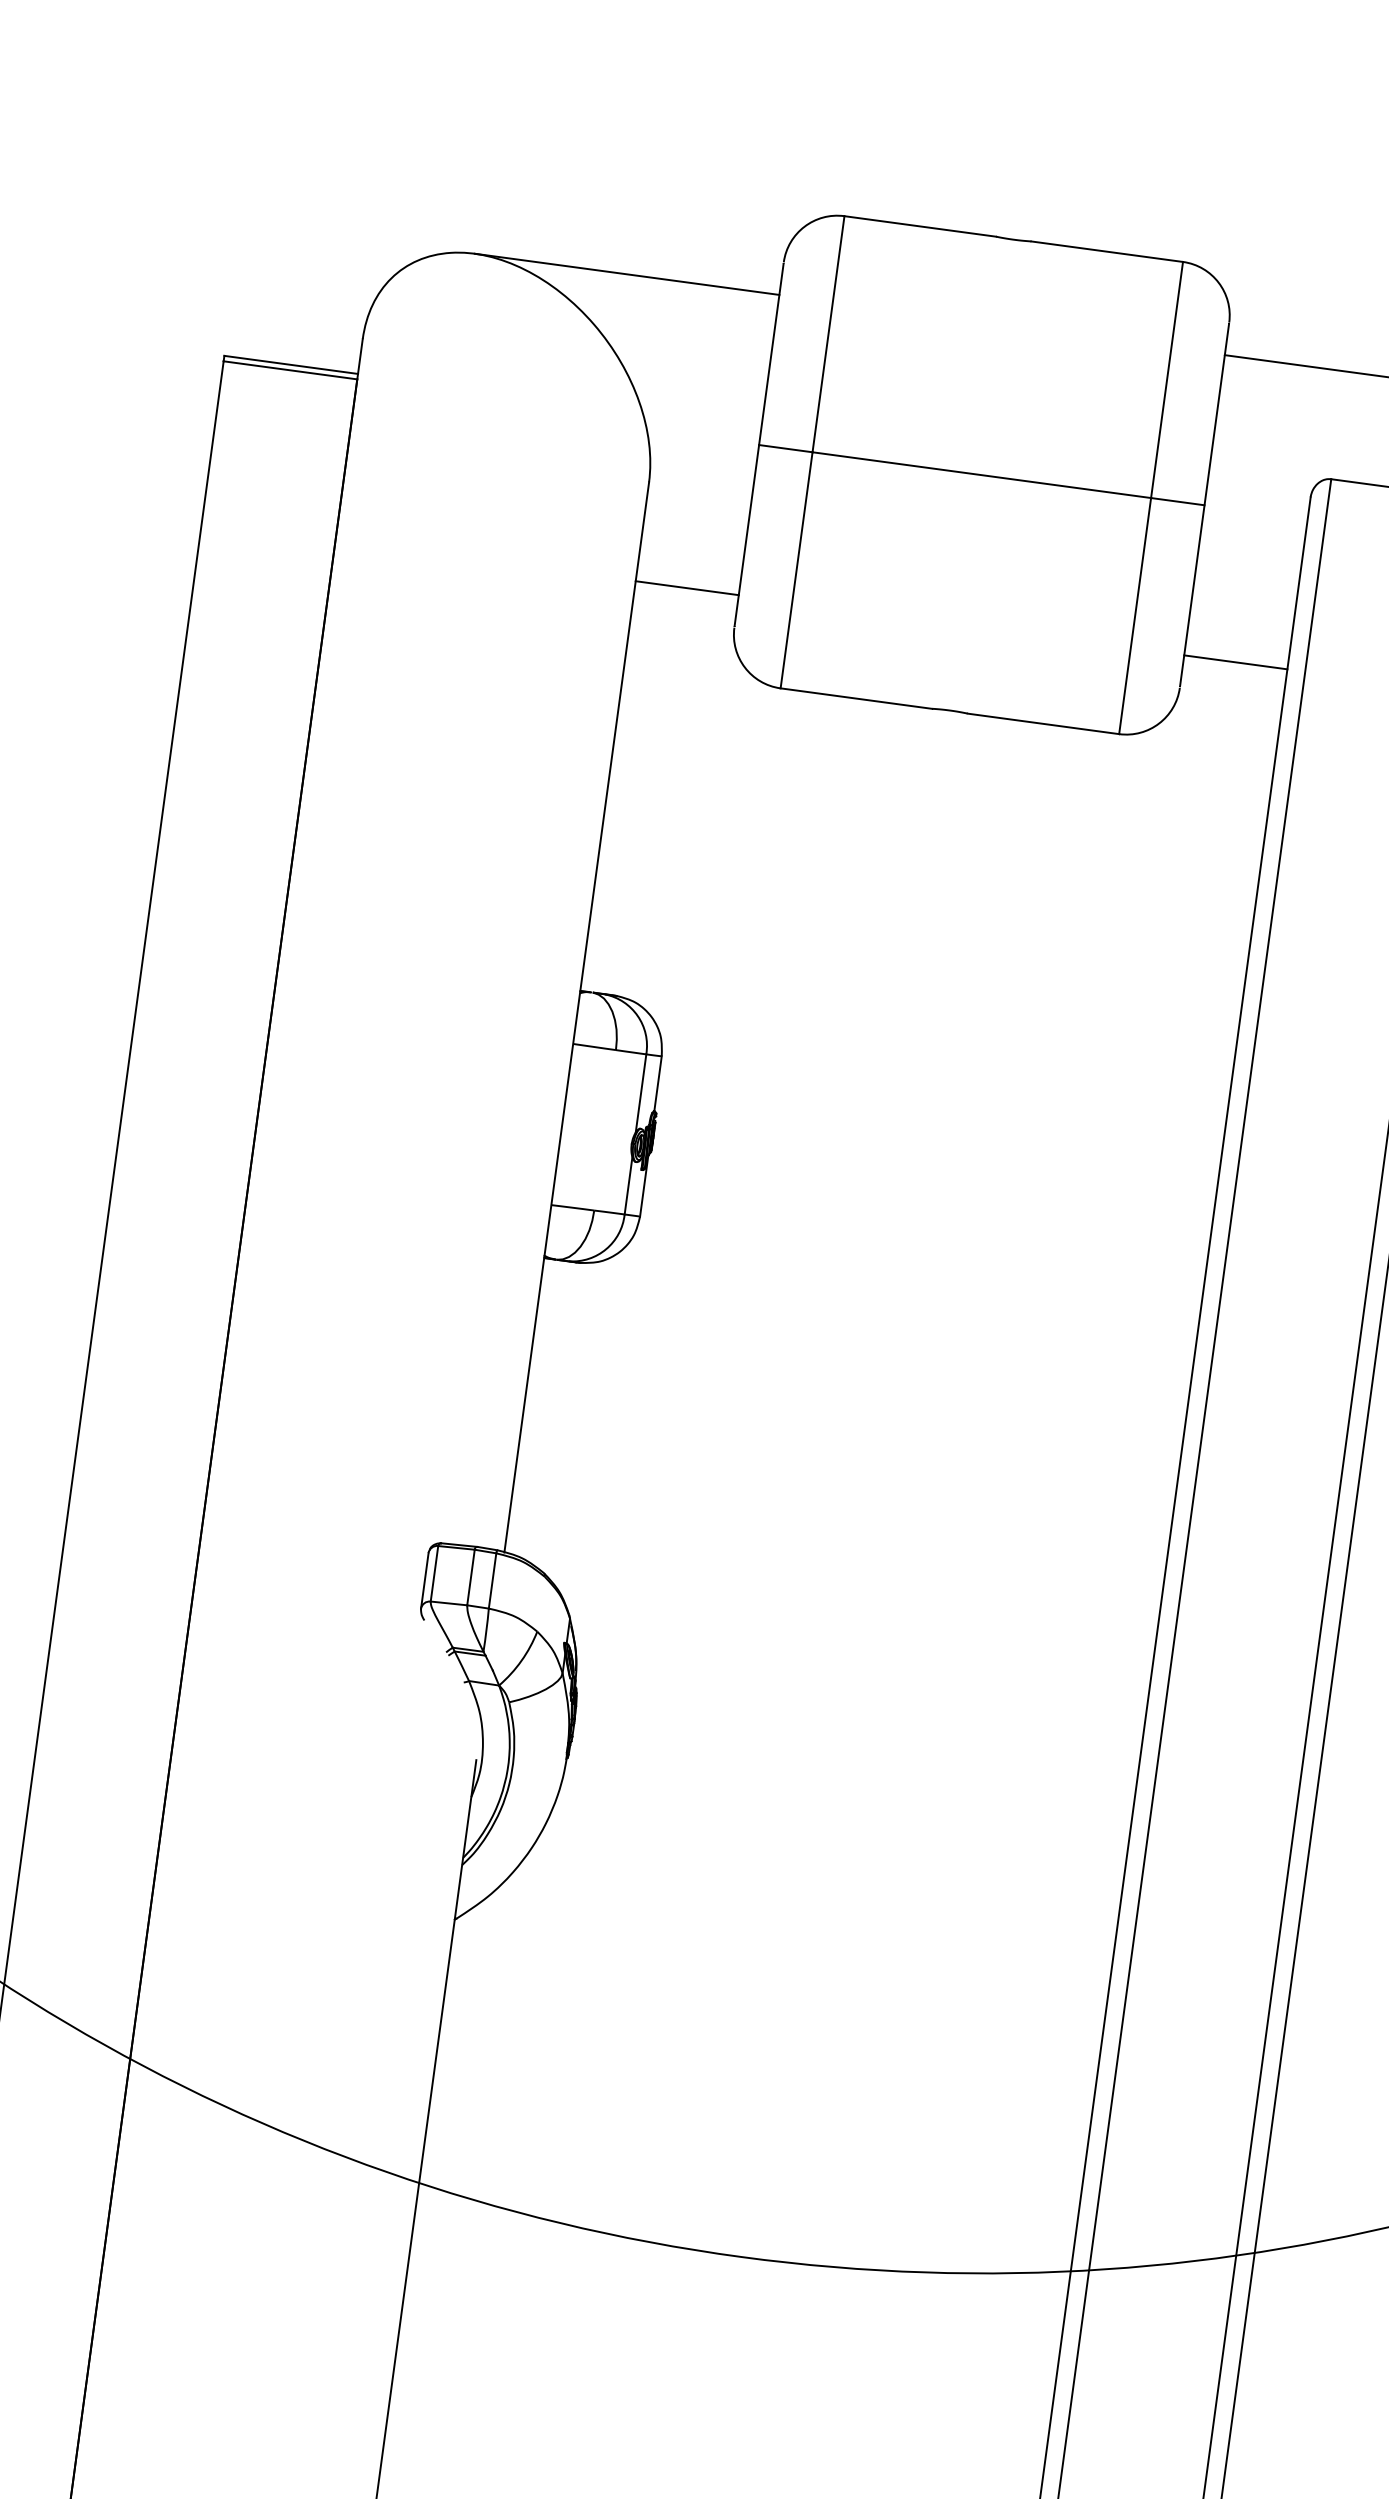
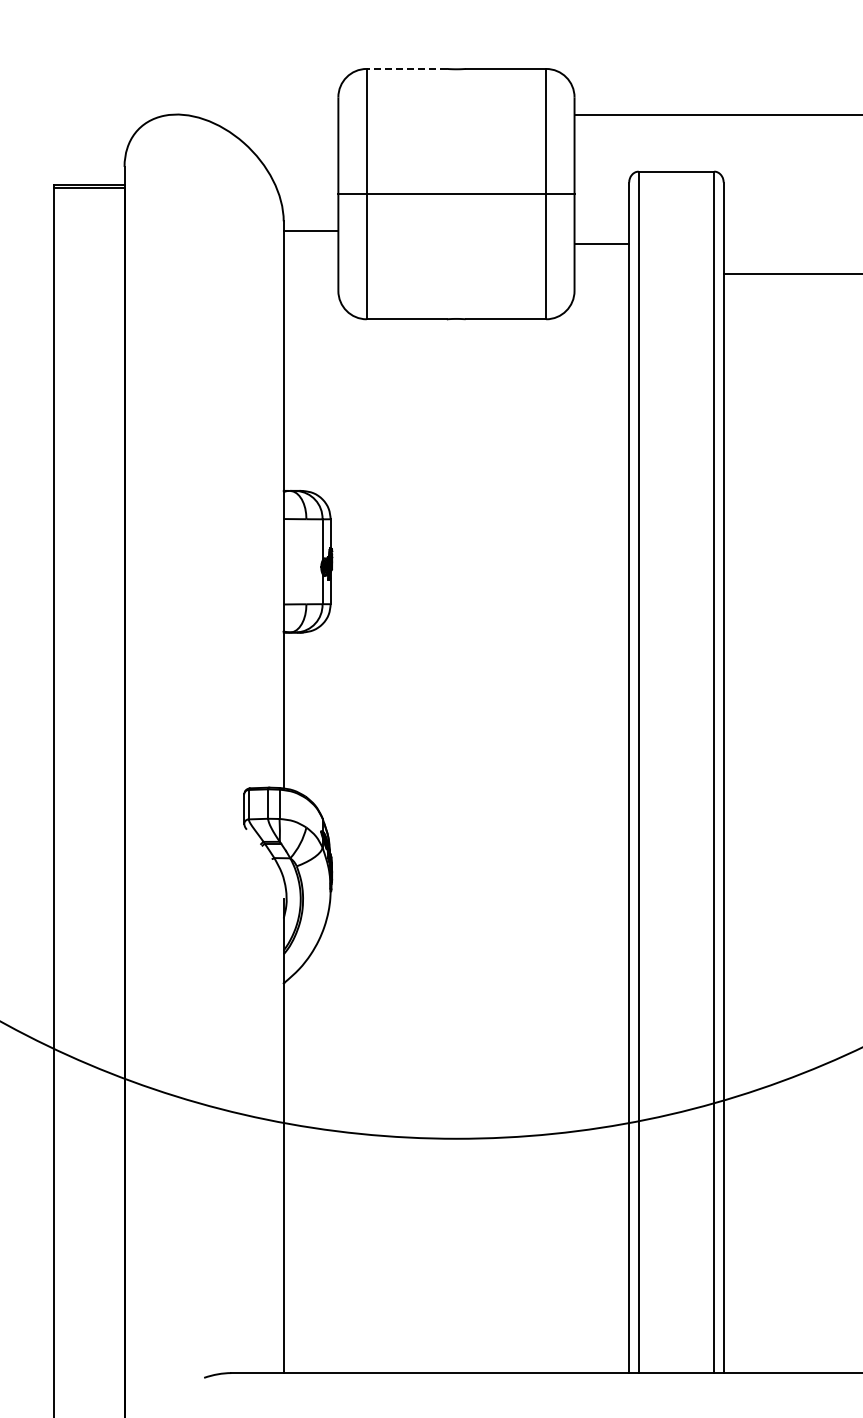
line: (919, 225) -> (406, 68), solid -> dashed
line: (626, 274) -> (257, 114), removed
line: (686, 587) -> (310, 230), moved
line: (1235, 661) -> (601, 243), moved

